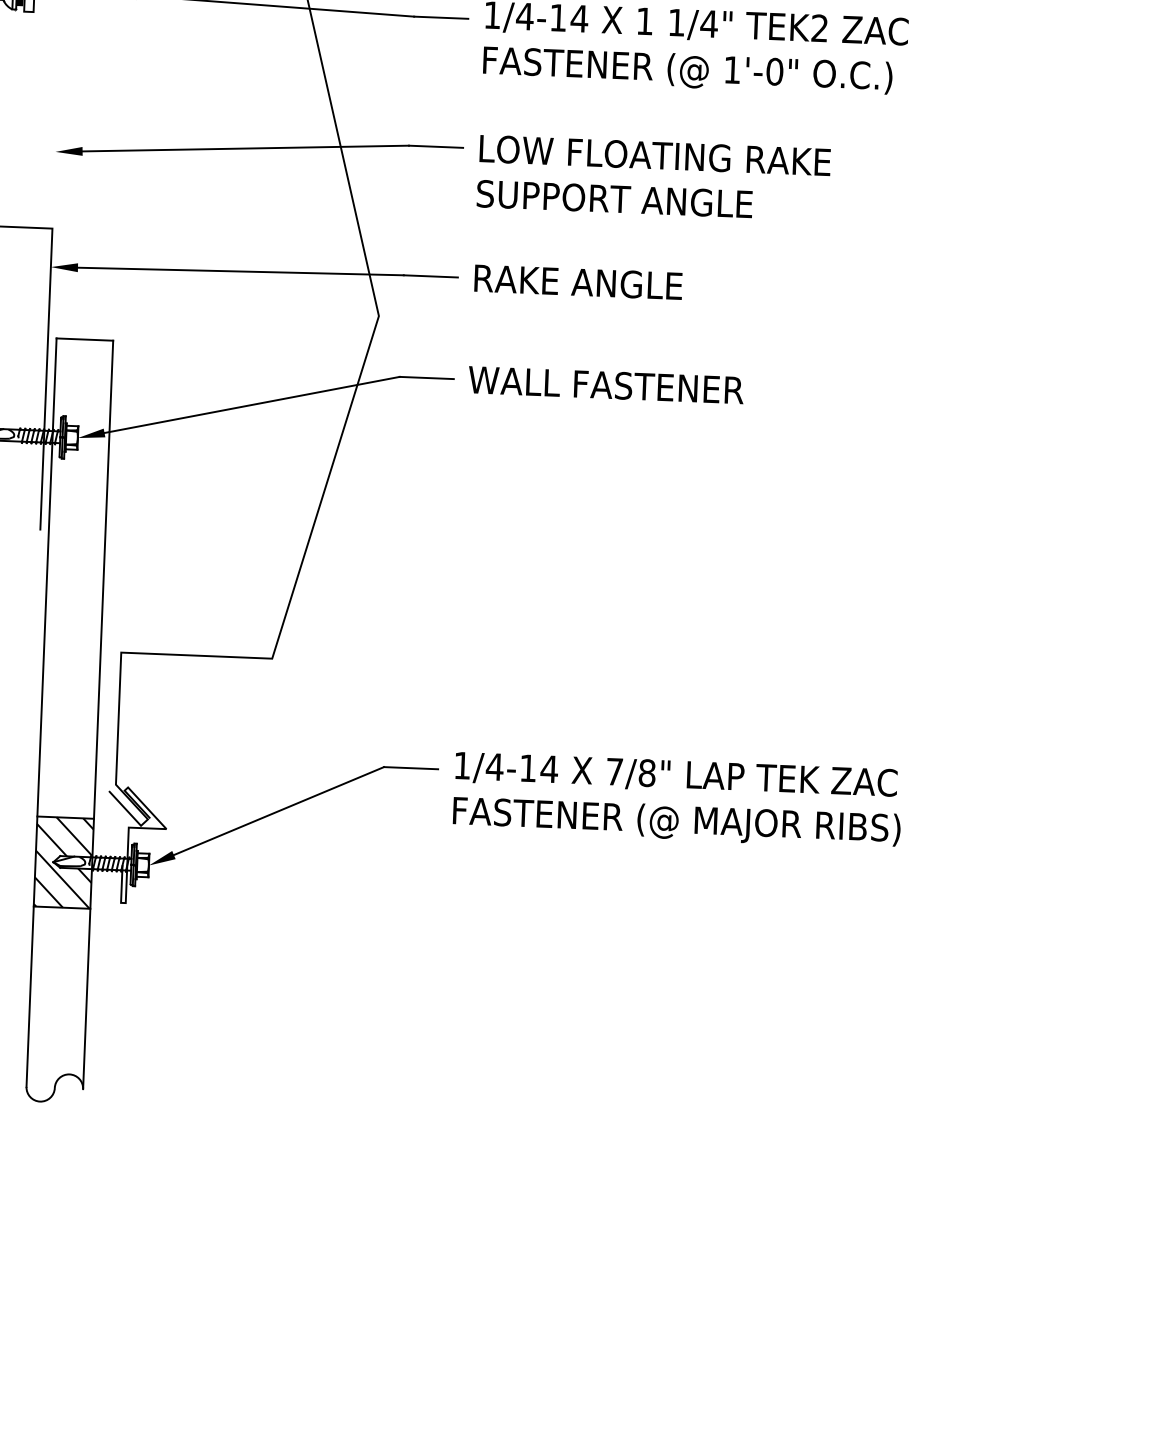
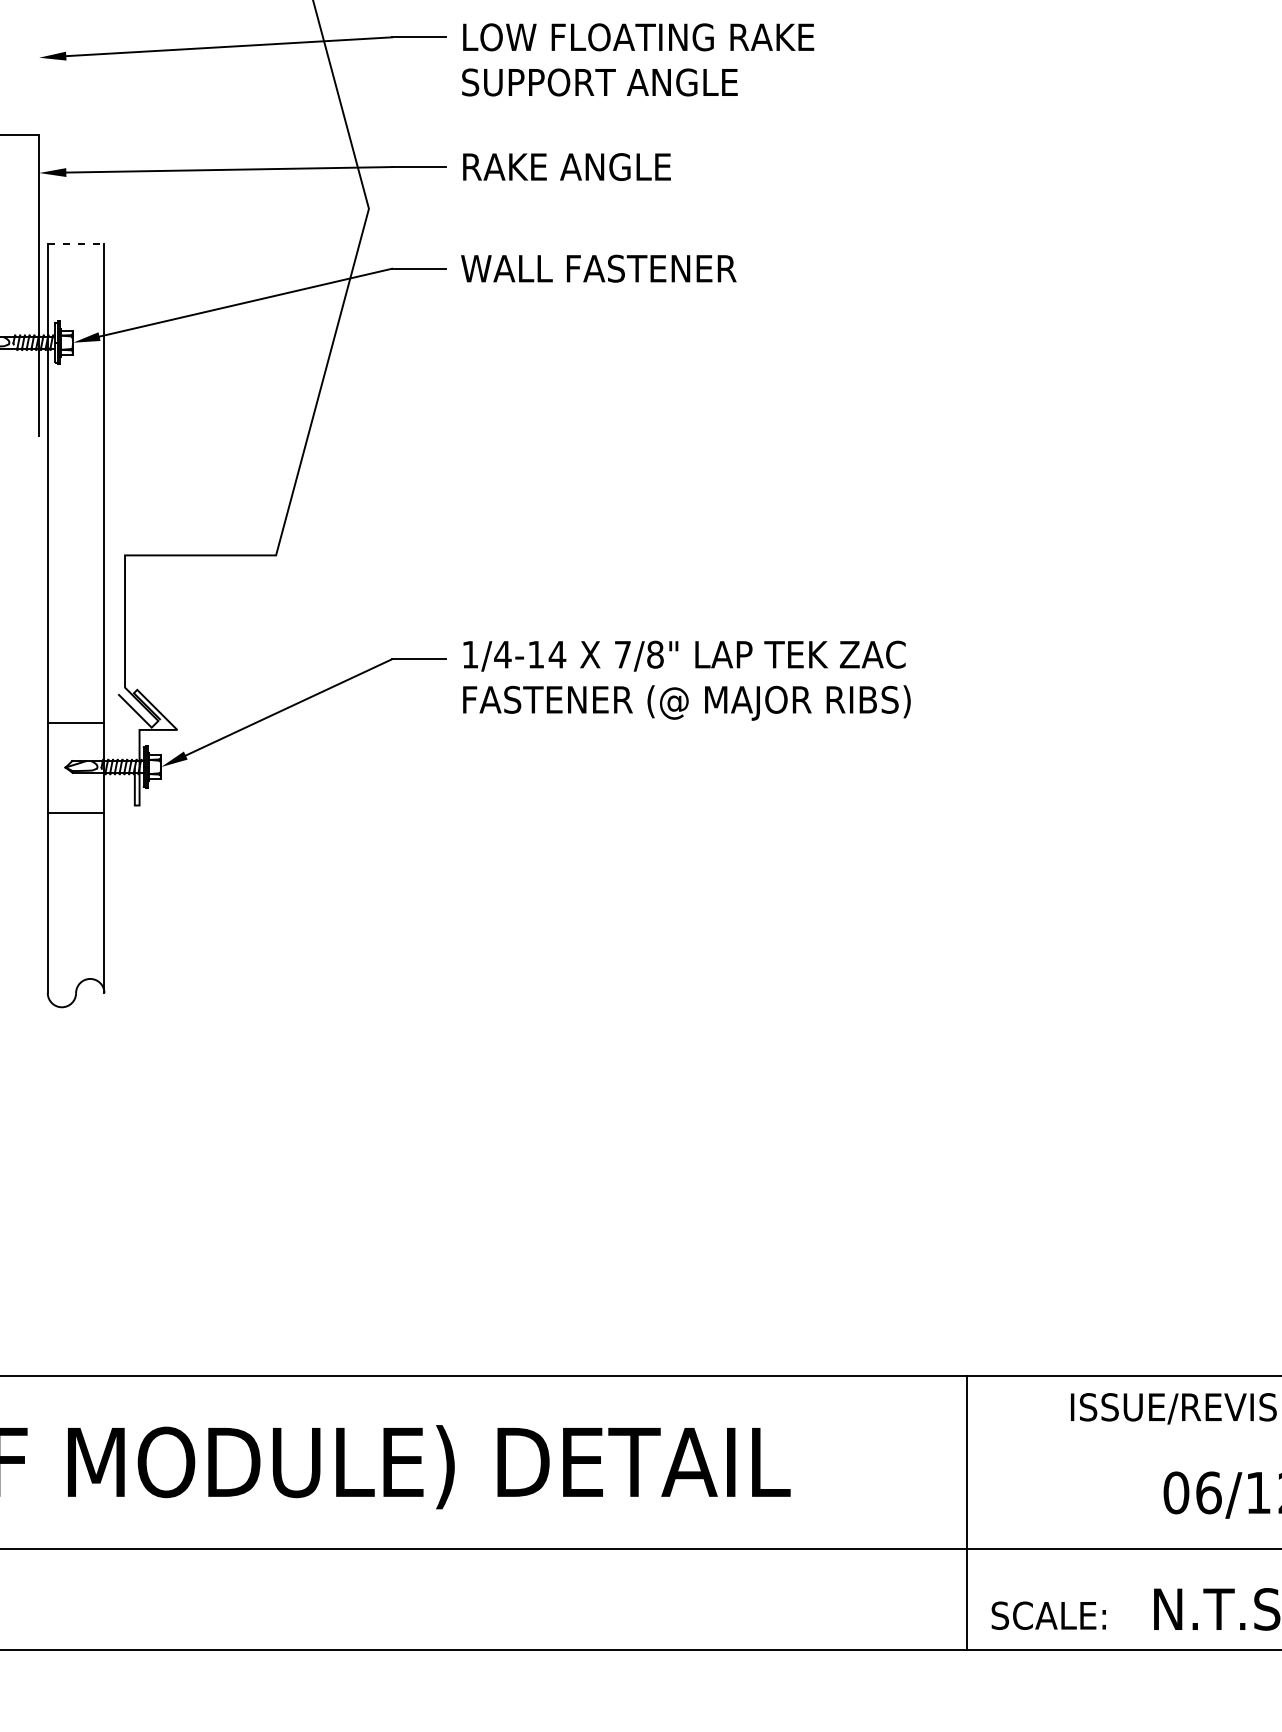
line: (85, 340) -> (76, 244), solid -> dashed
hatch: (63, 862) -> (75, 767), removed

